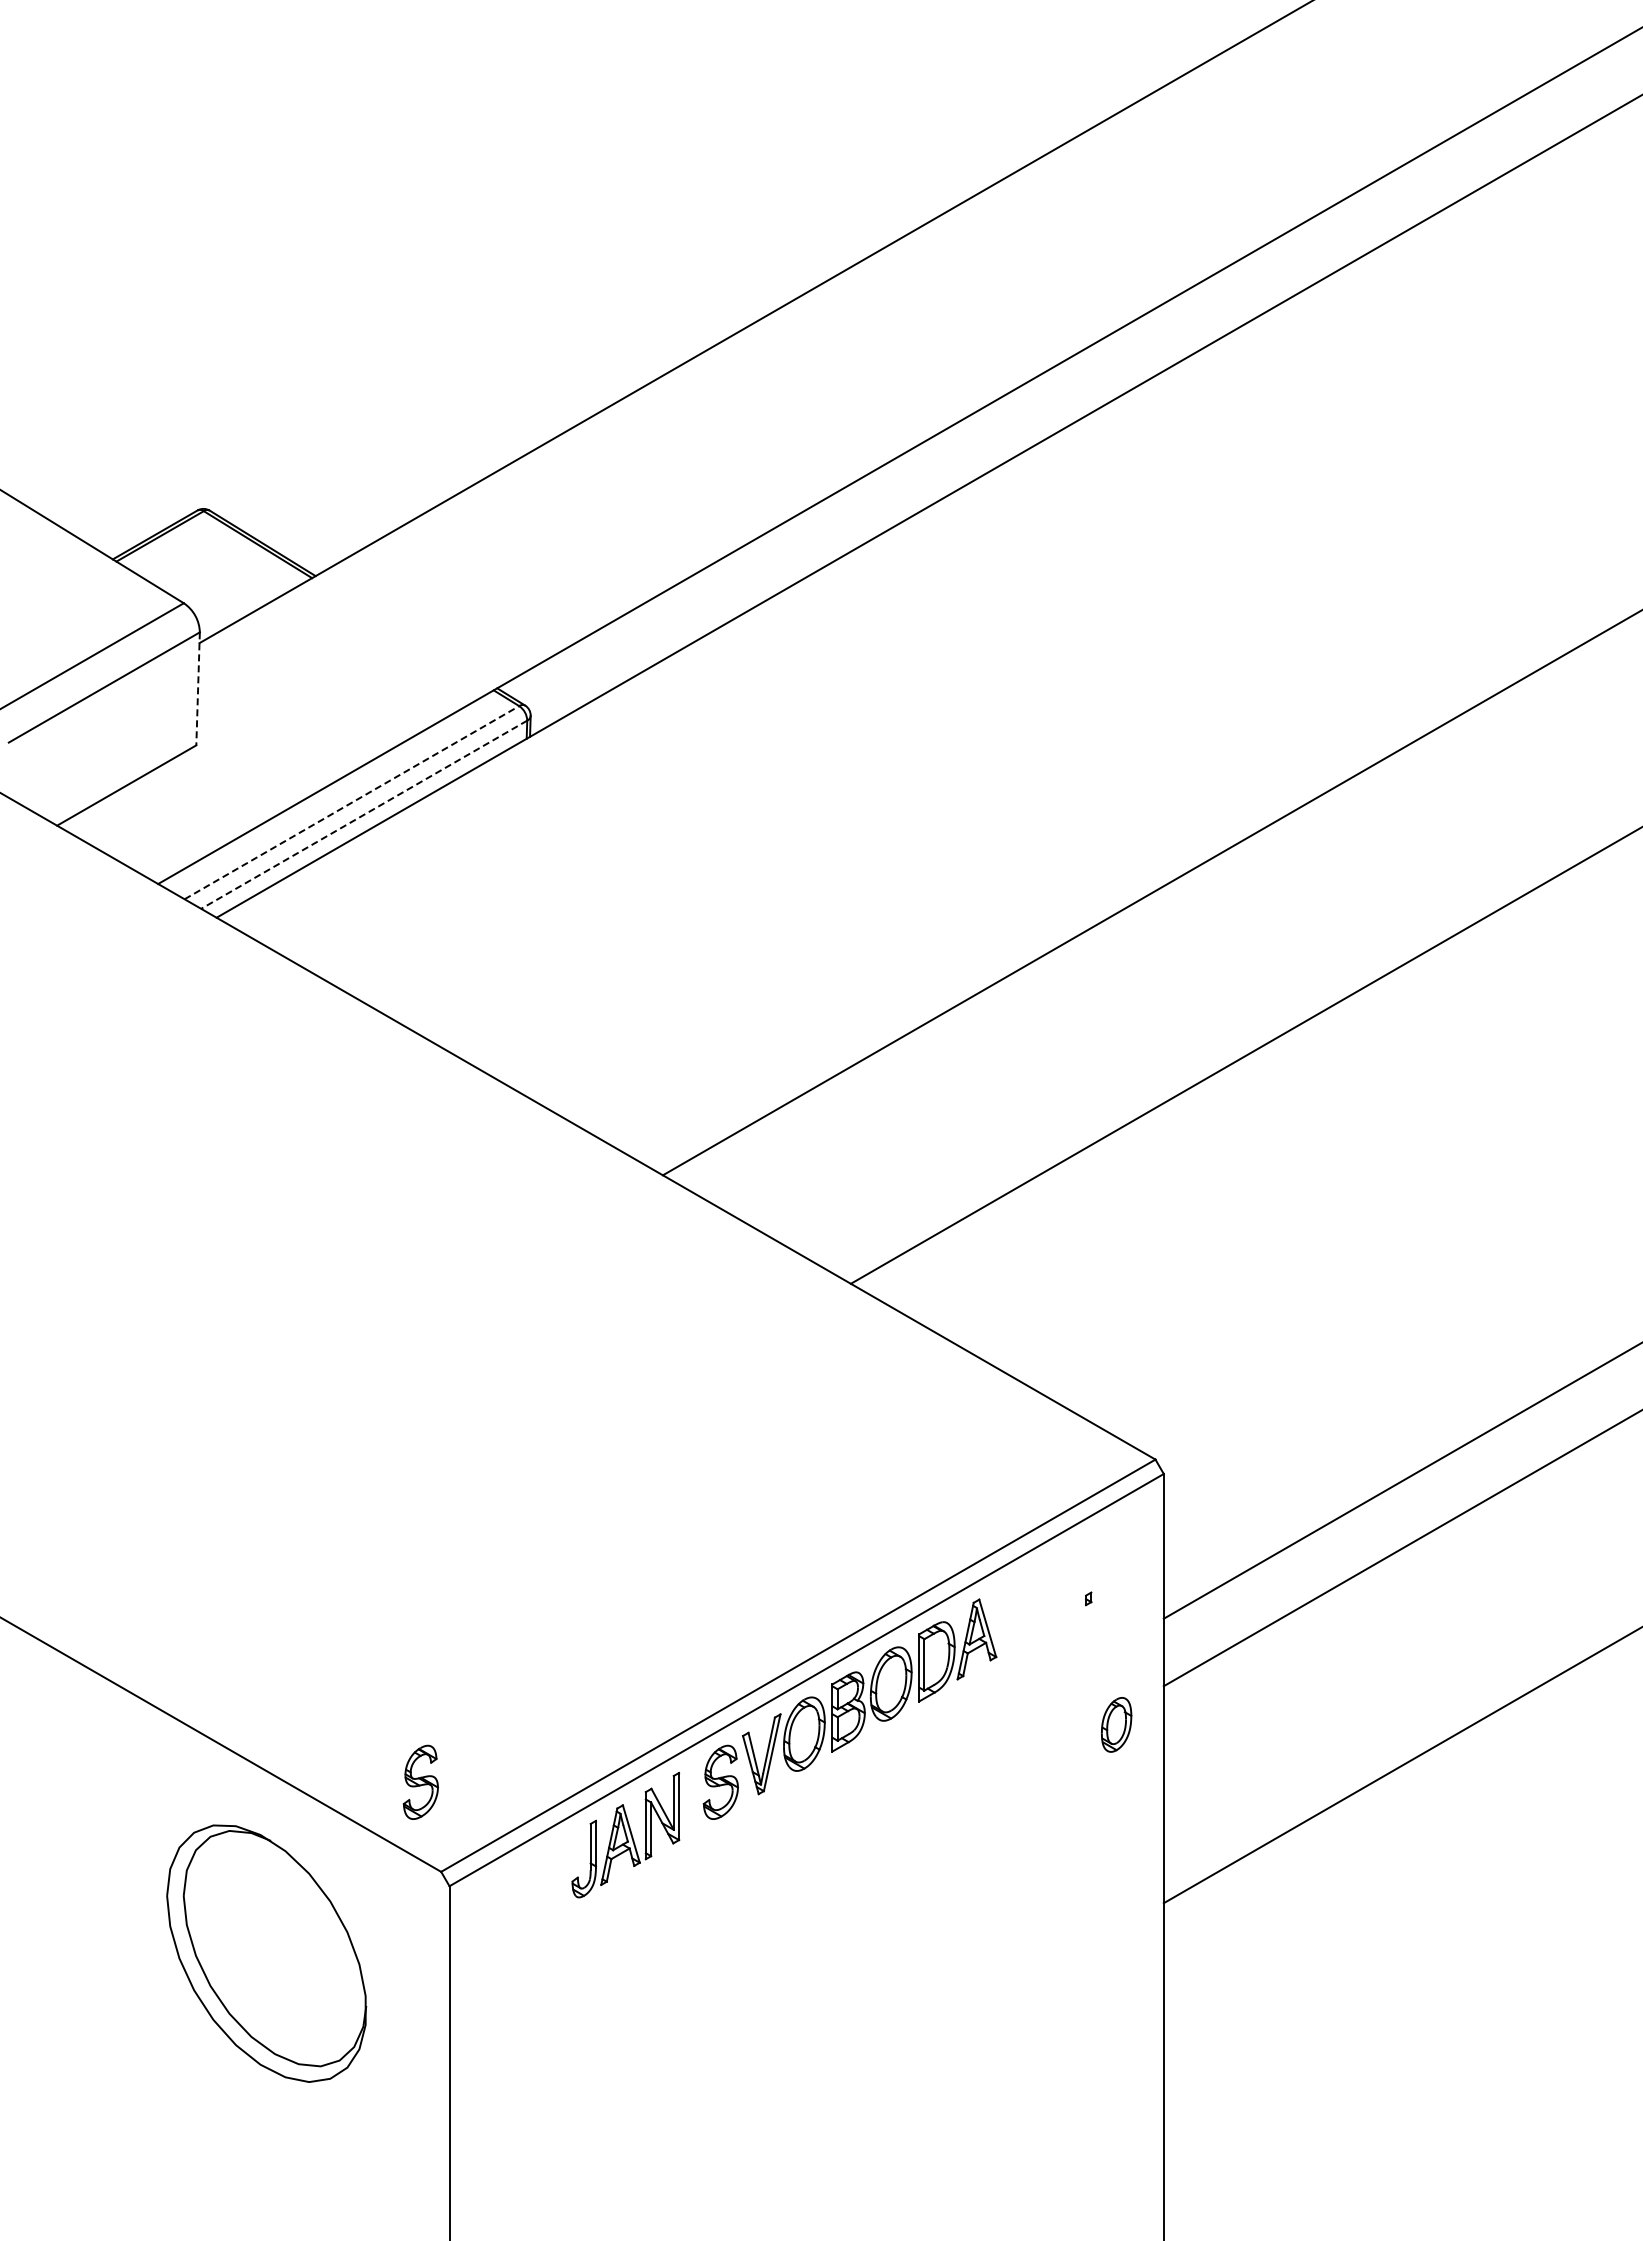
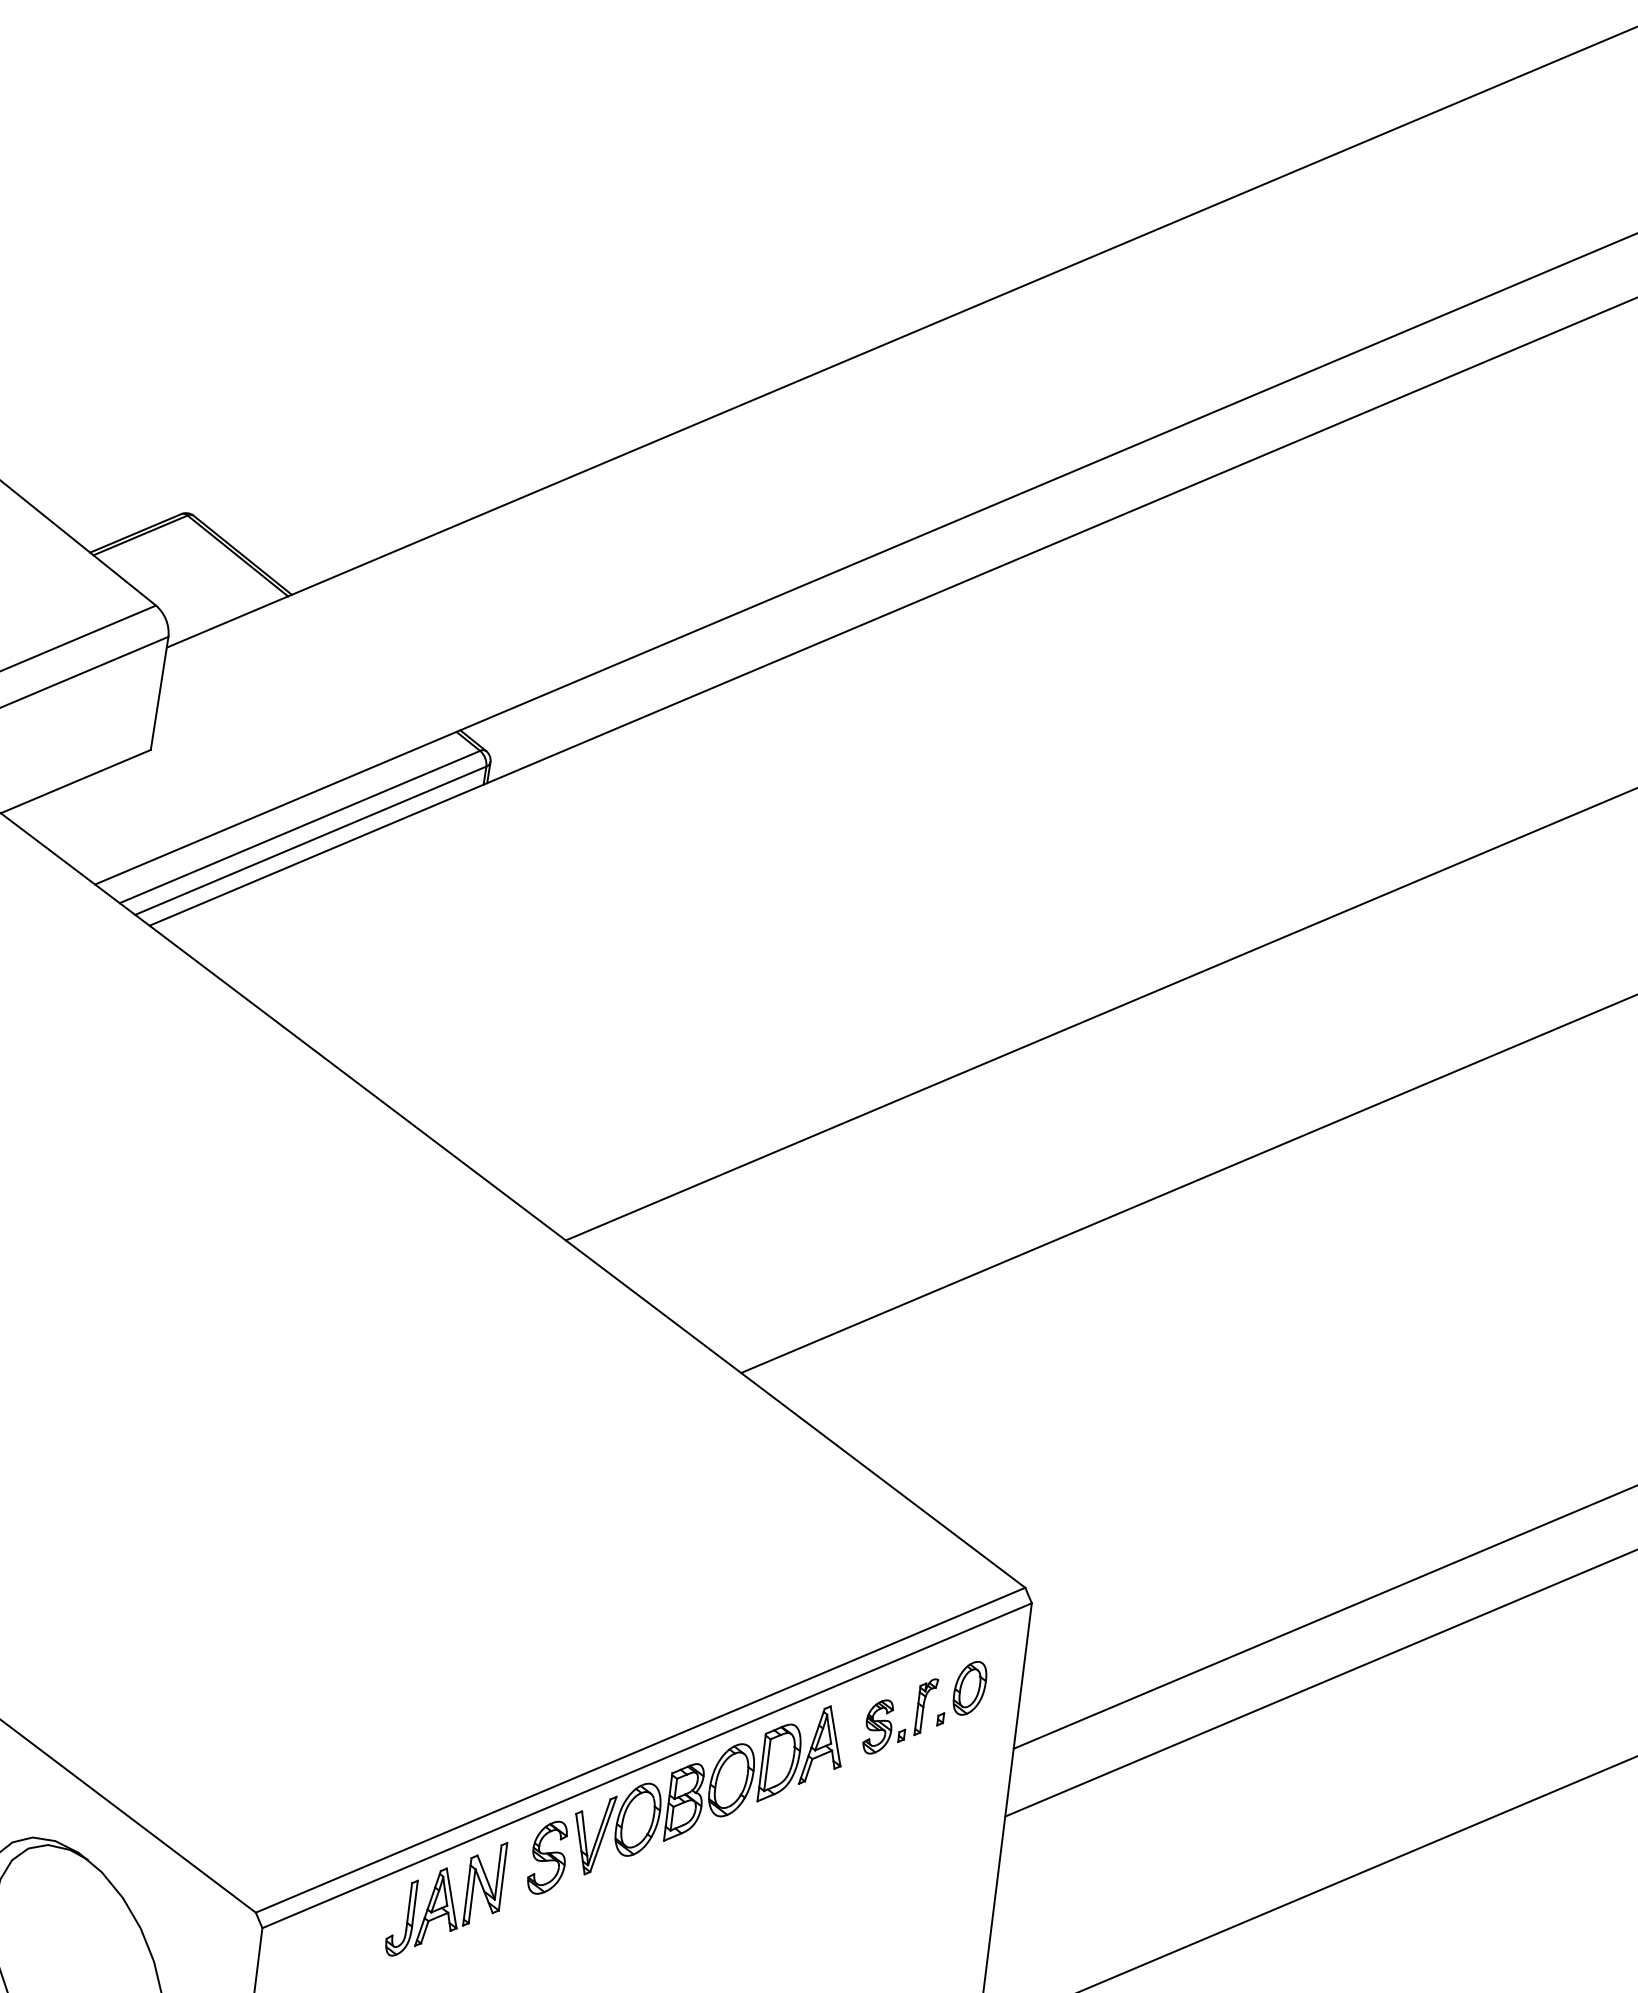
line: (198, 688) -> (160, 693), dashed -> solid
line: (352, 802) -> (300, 826), dashed -> solid
line: (363, 815) -> (310, 841), dashed -> solid
part: (1041, 1596) -> (893, 1711), added
part: (1116, 1724) -> (969, 1687), moved
part: (420, 1781) -> (246, 1819), removed

